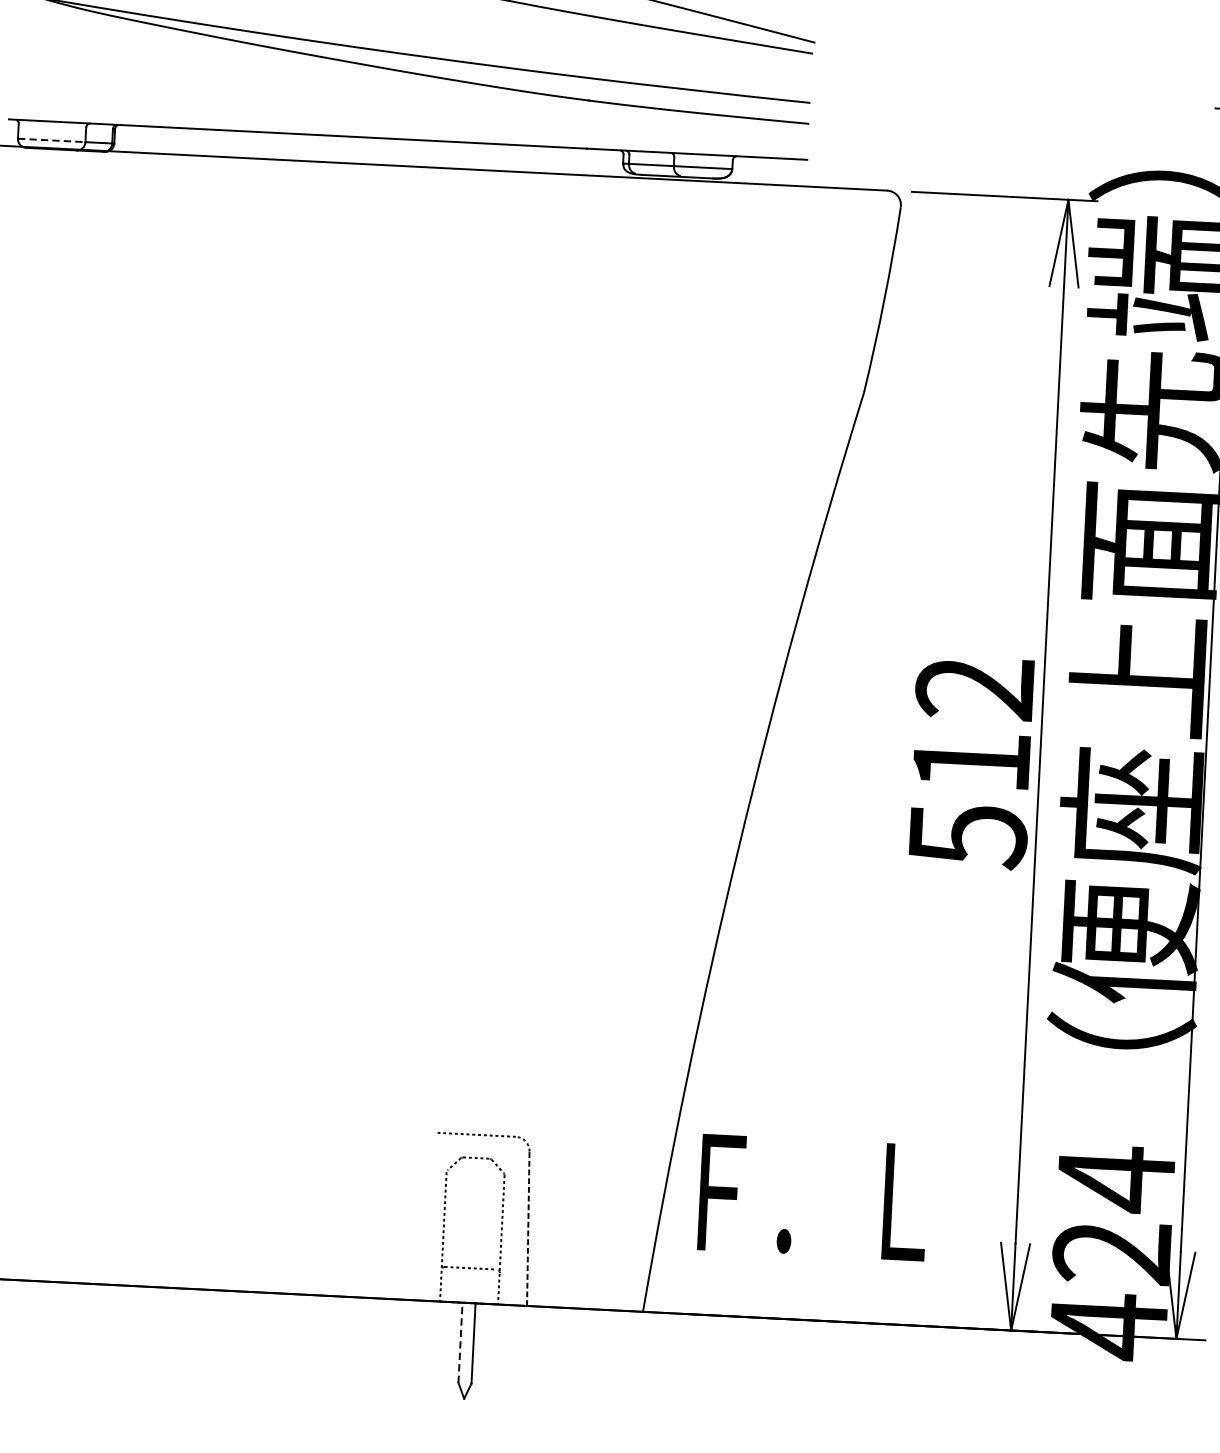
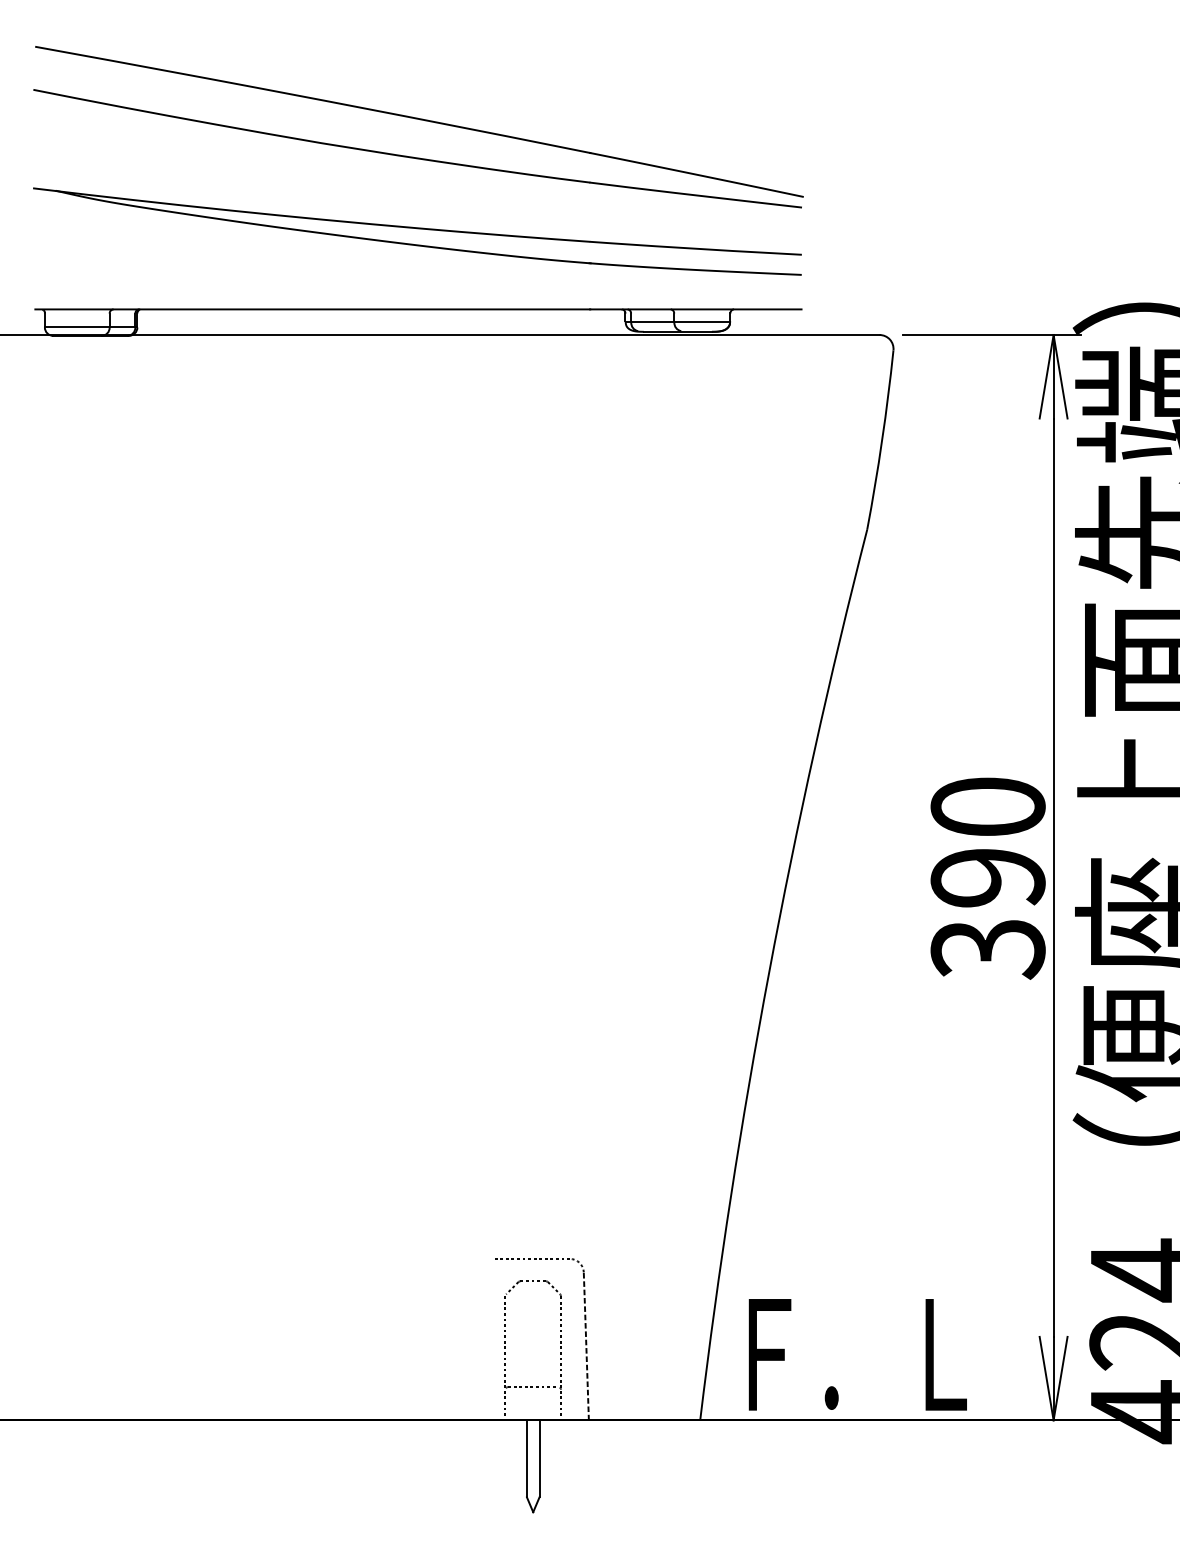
line: (51, 140) -> (77, 327), dashed -> solid
text: (970, 762) -> (987, 878), 512 -> 390
text: (813, 1197) -> (857, 1354), moved
line: (460, 1342) -> (526, 1458), dashed -> solid

